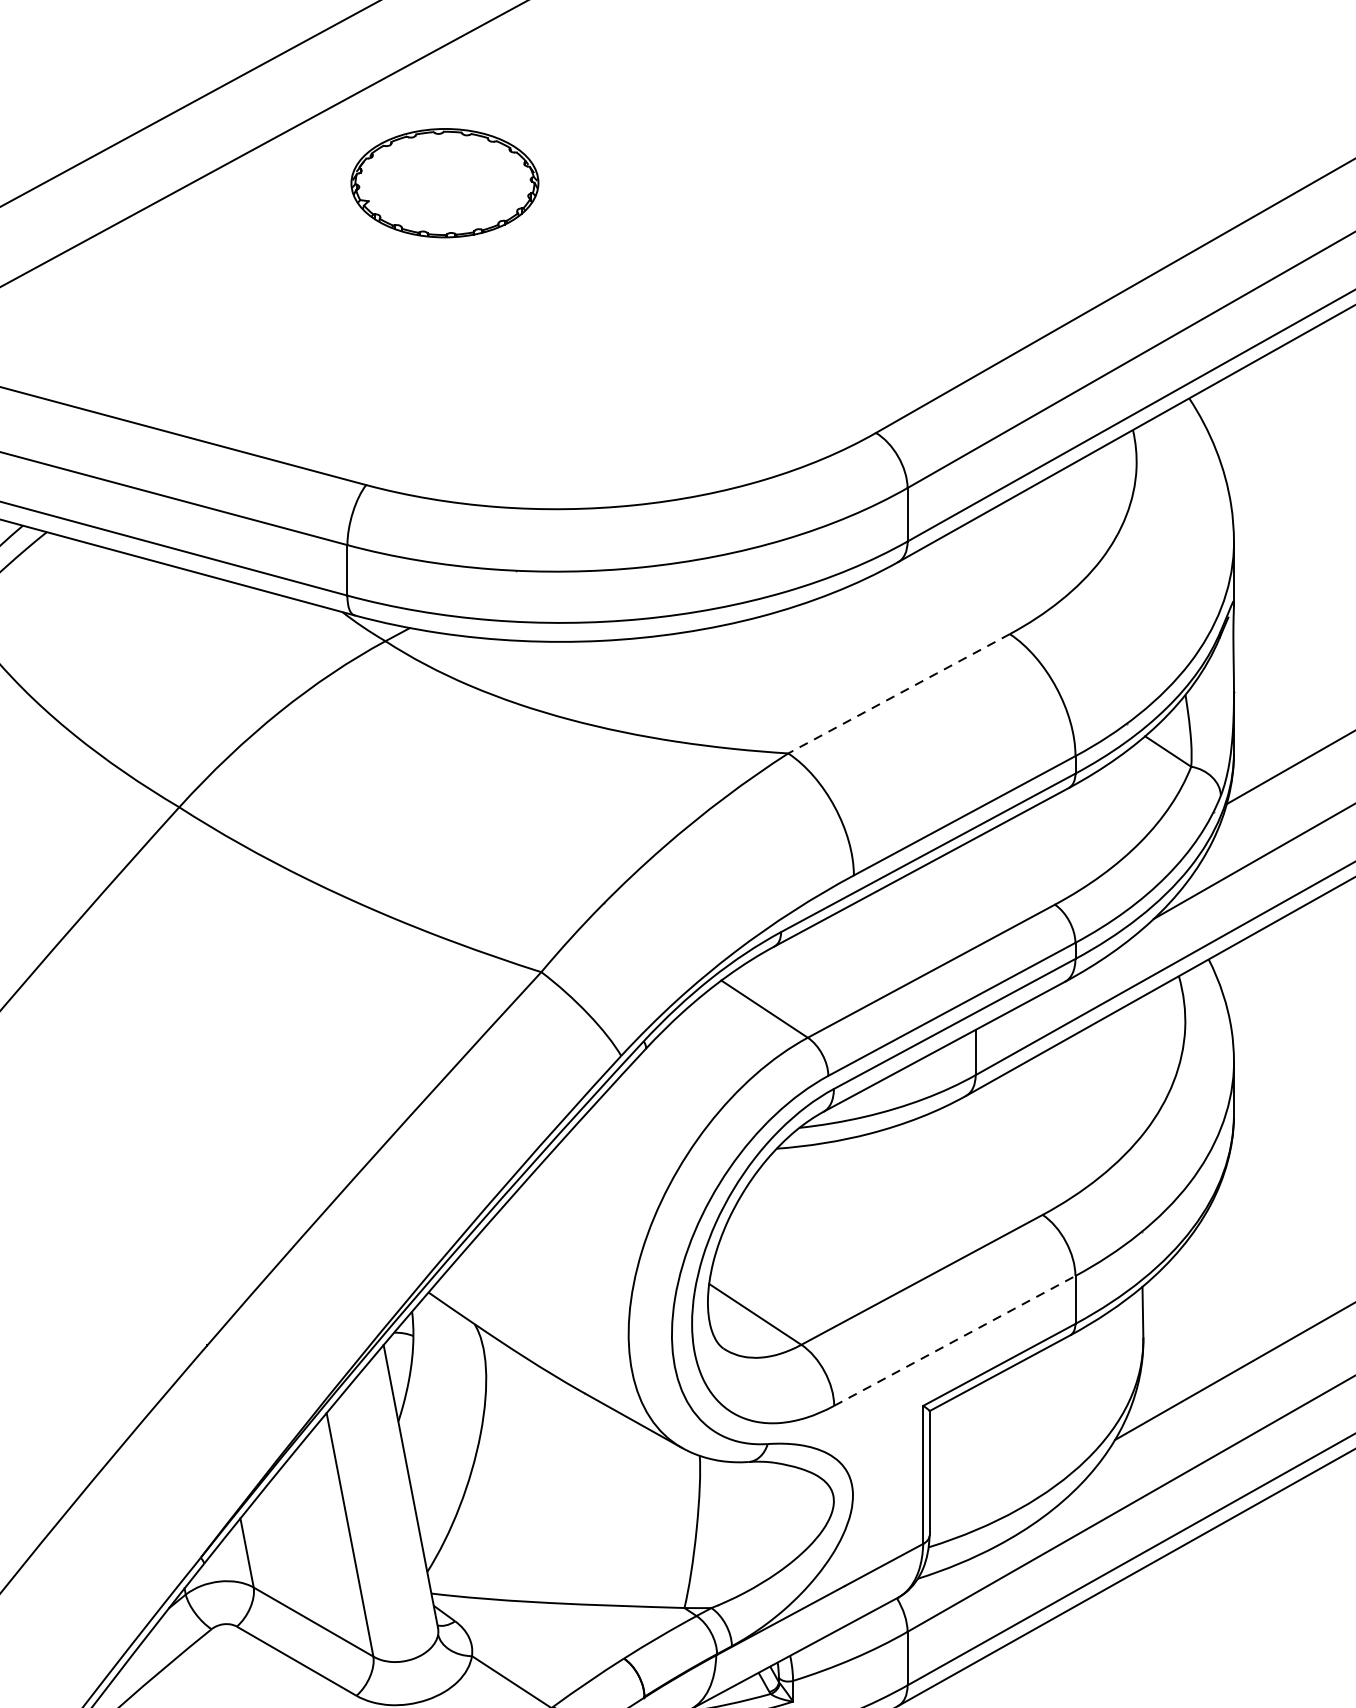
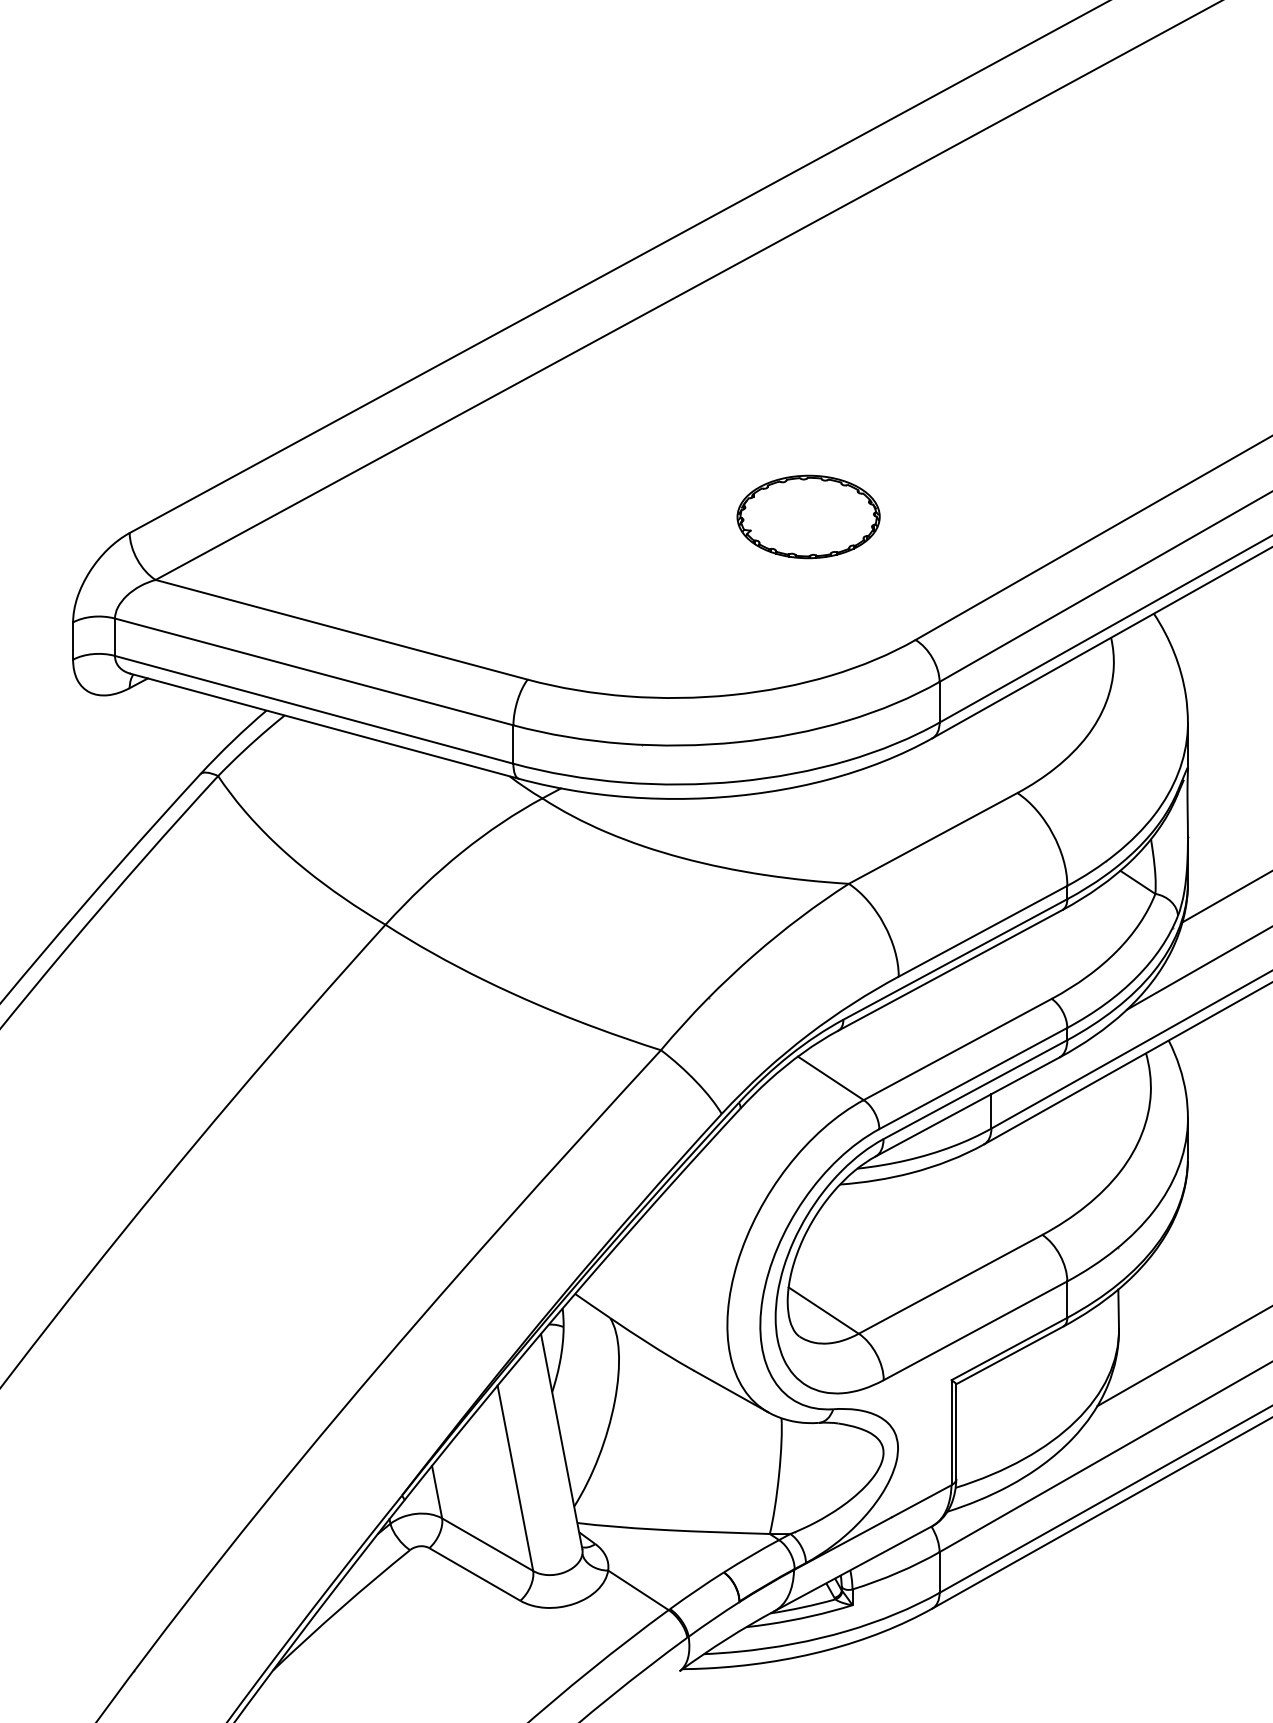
part: (444, 182) -> (808, 516), moved
line: (899, 693) -> (933, 838), dashed -> solid
line: (954, 1340) -> (975, 1330), dashed -> solid

